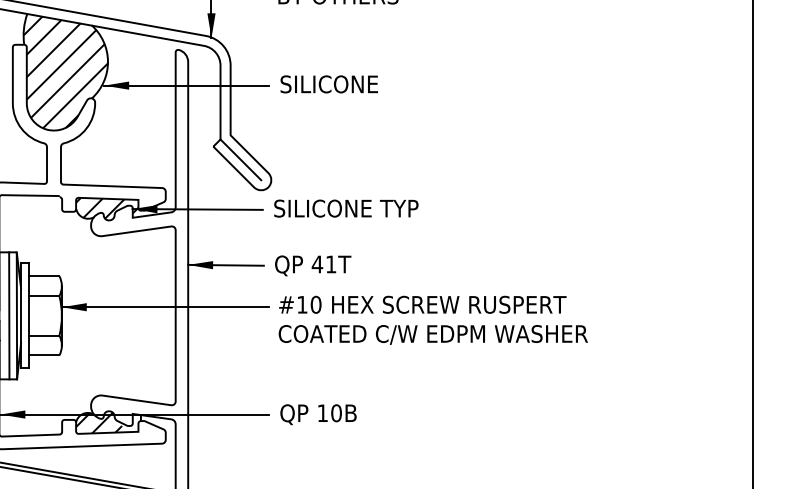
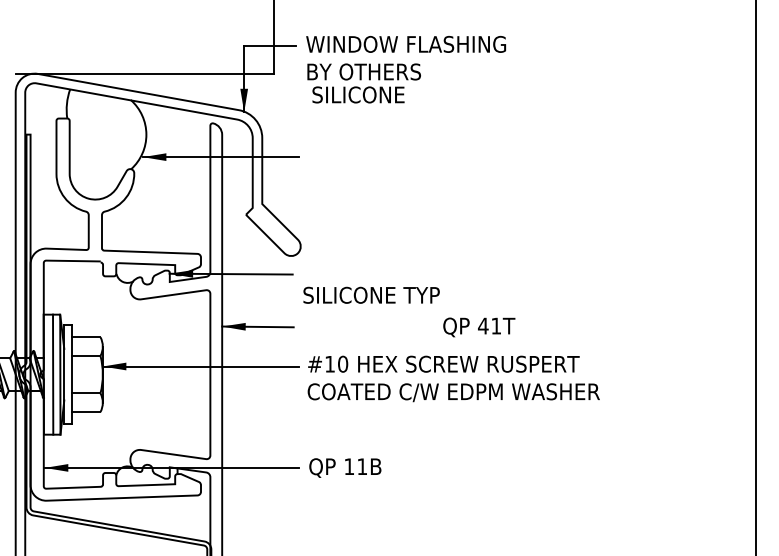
hatch: (65, 72) -> (106, 144), removed
text: (329, 83) -> (358, 94), moved
line: (240, 160) -> (271, 227), removed
hatch: (107, 207) -> (145, 272), removed
text: (346, 207) -> (371, 294), moved
text: (313, 265) -> (479, 327), moved
text: (336, 413) -> (362, 466), 10B -> 11B
hatch: (104, 422) -> (143, 475), removed

